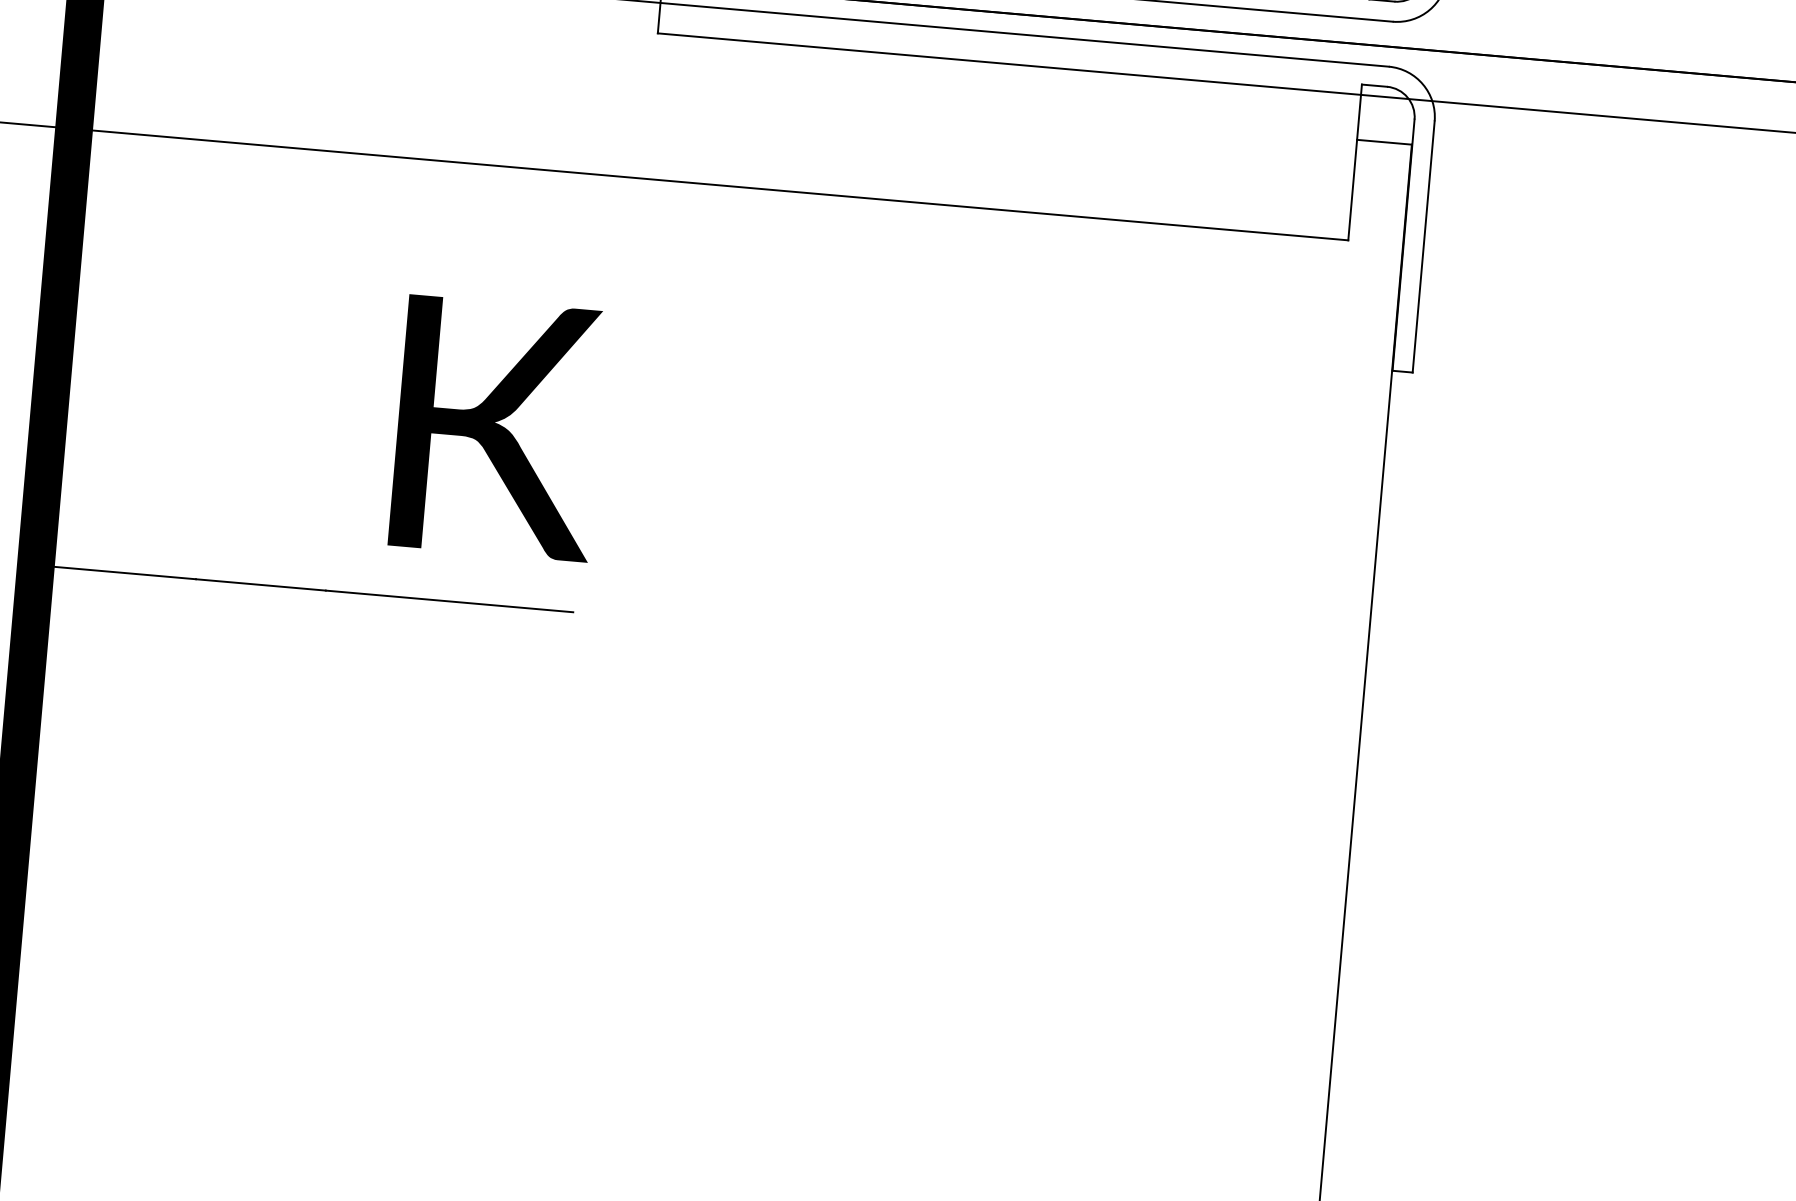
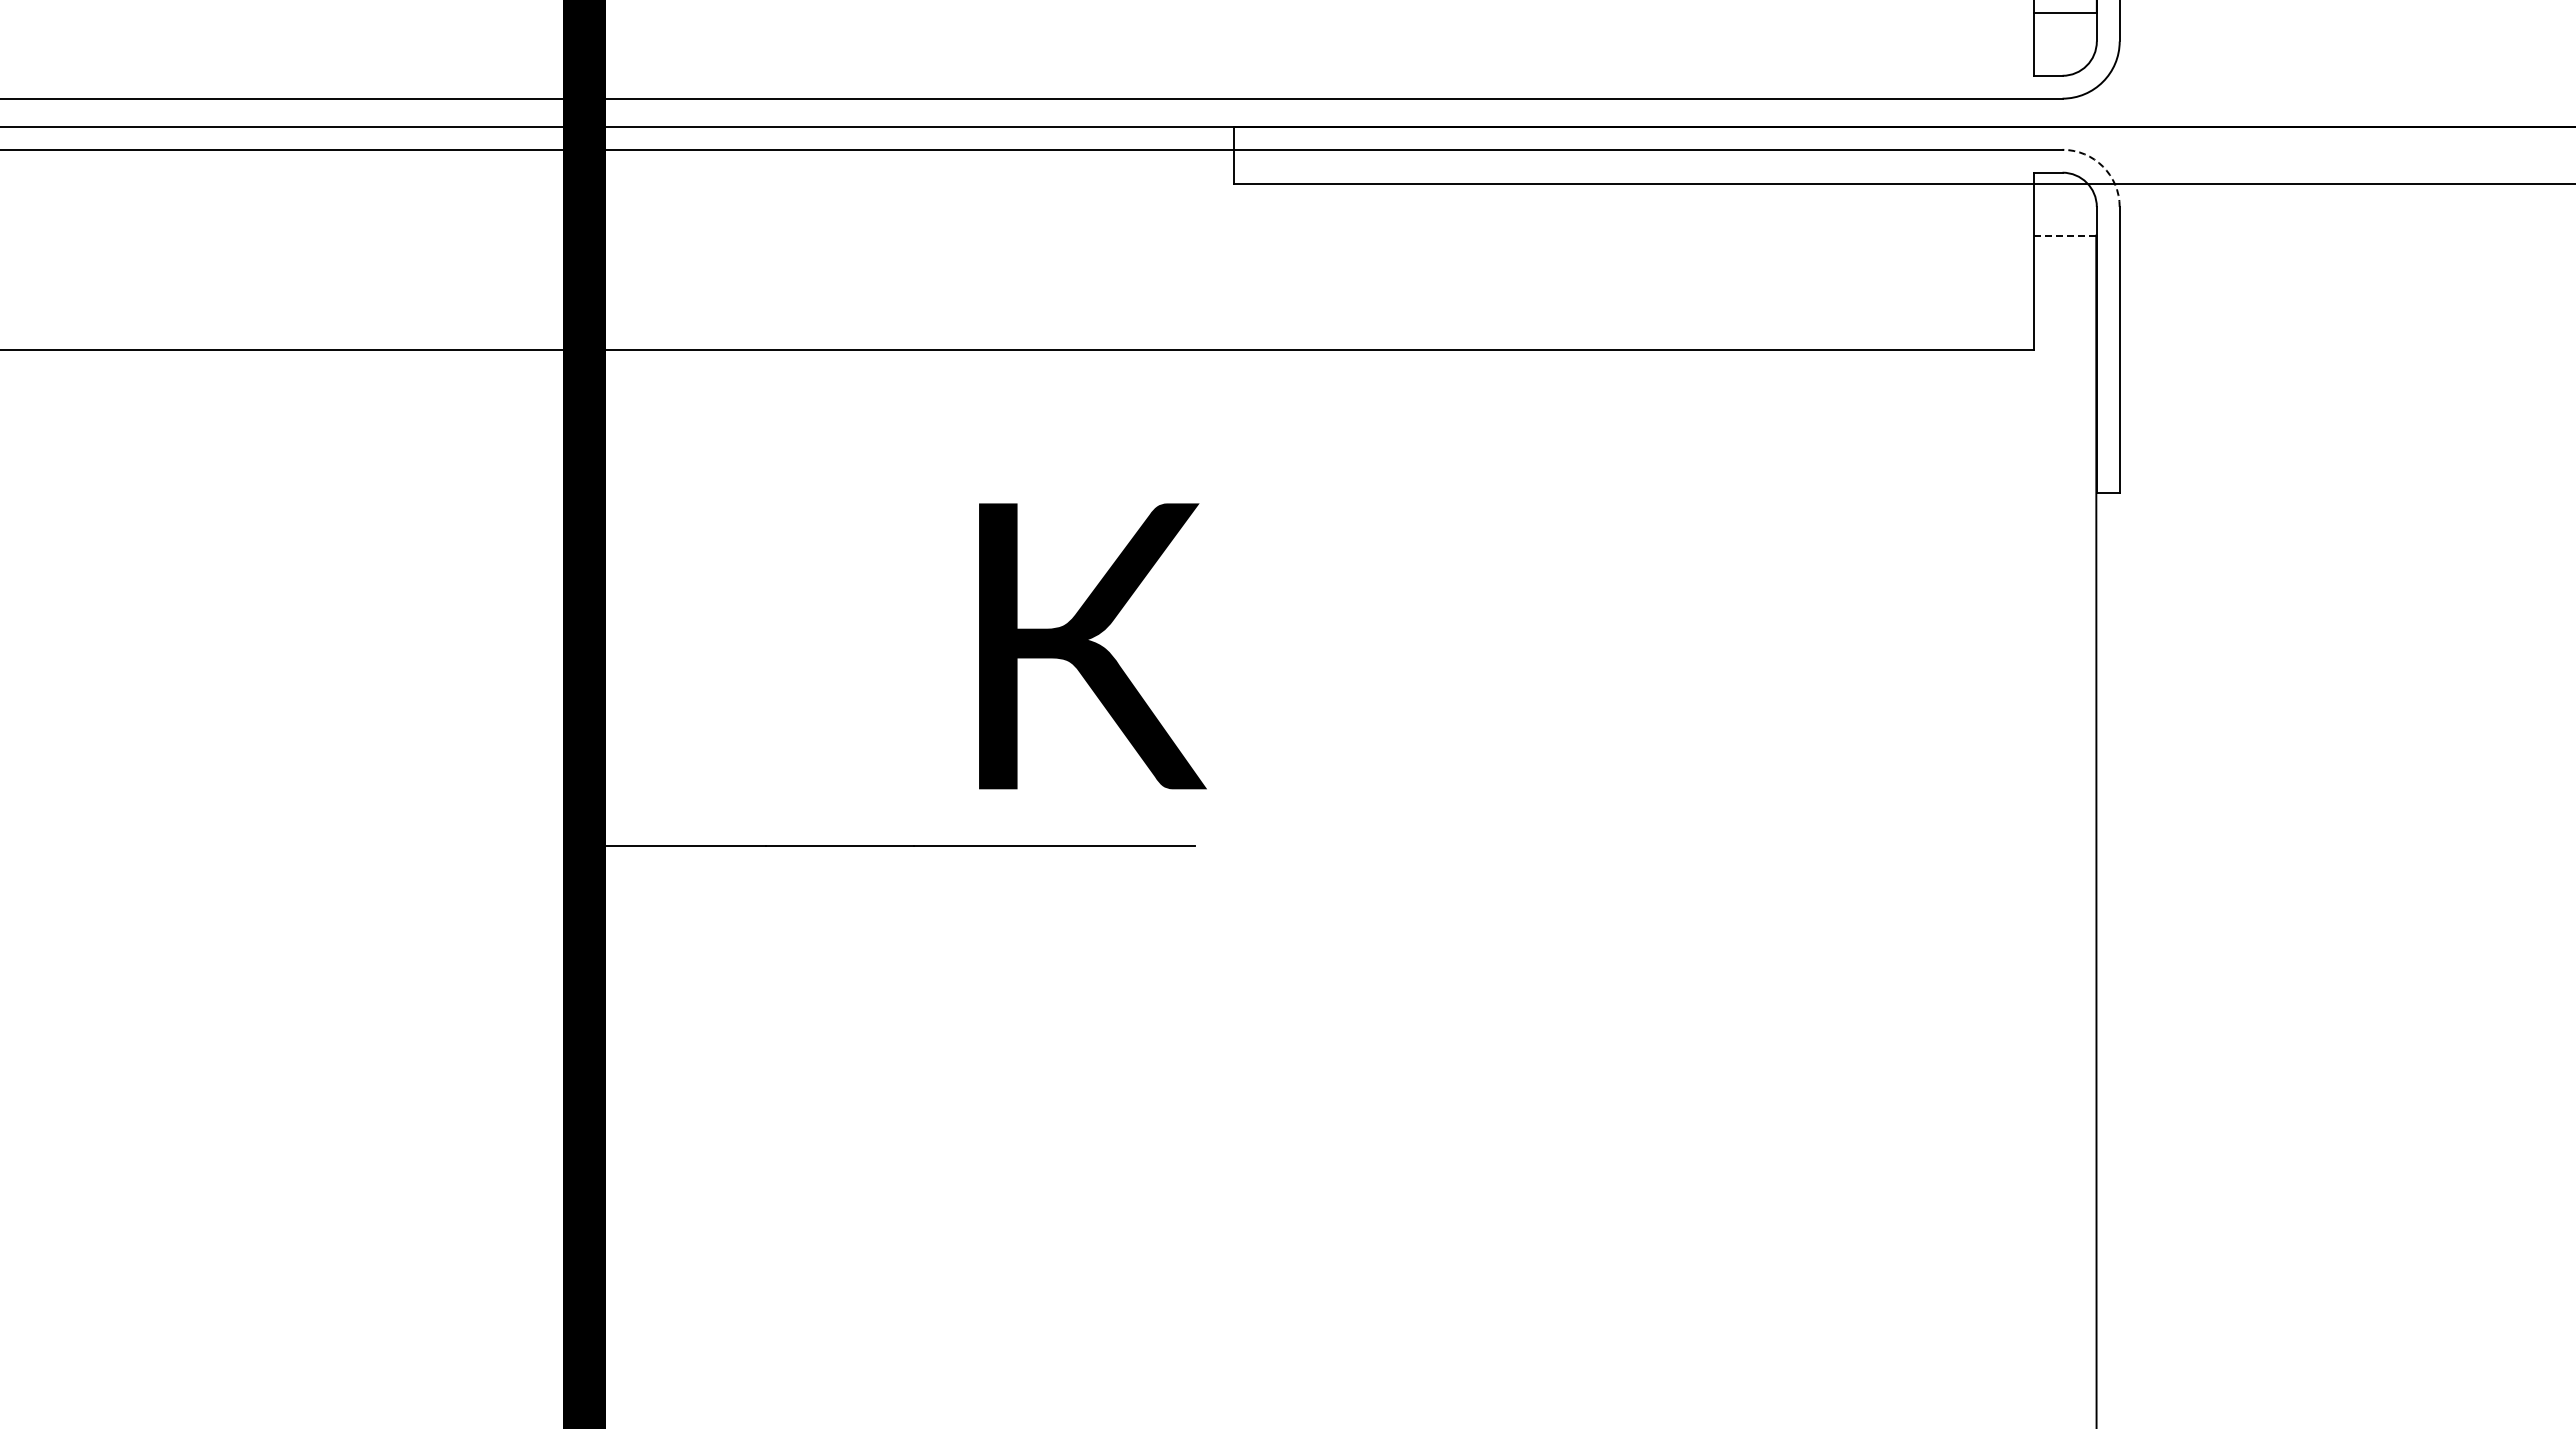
arc: (1422, 84) -> (2102, 166), solid -> dashed
line: (1383, 142) -> (2064, 235), solid -> dashed

